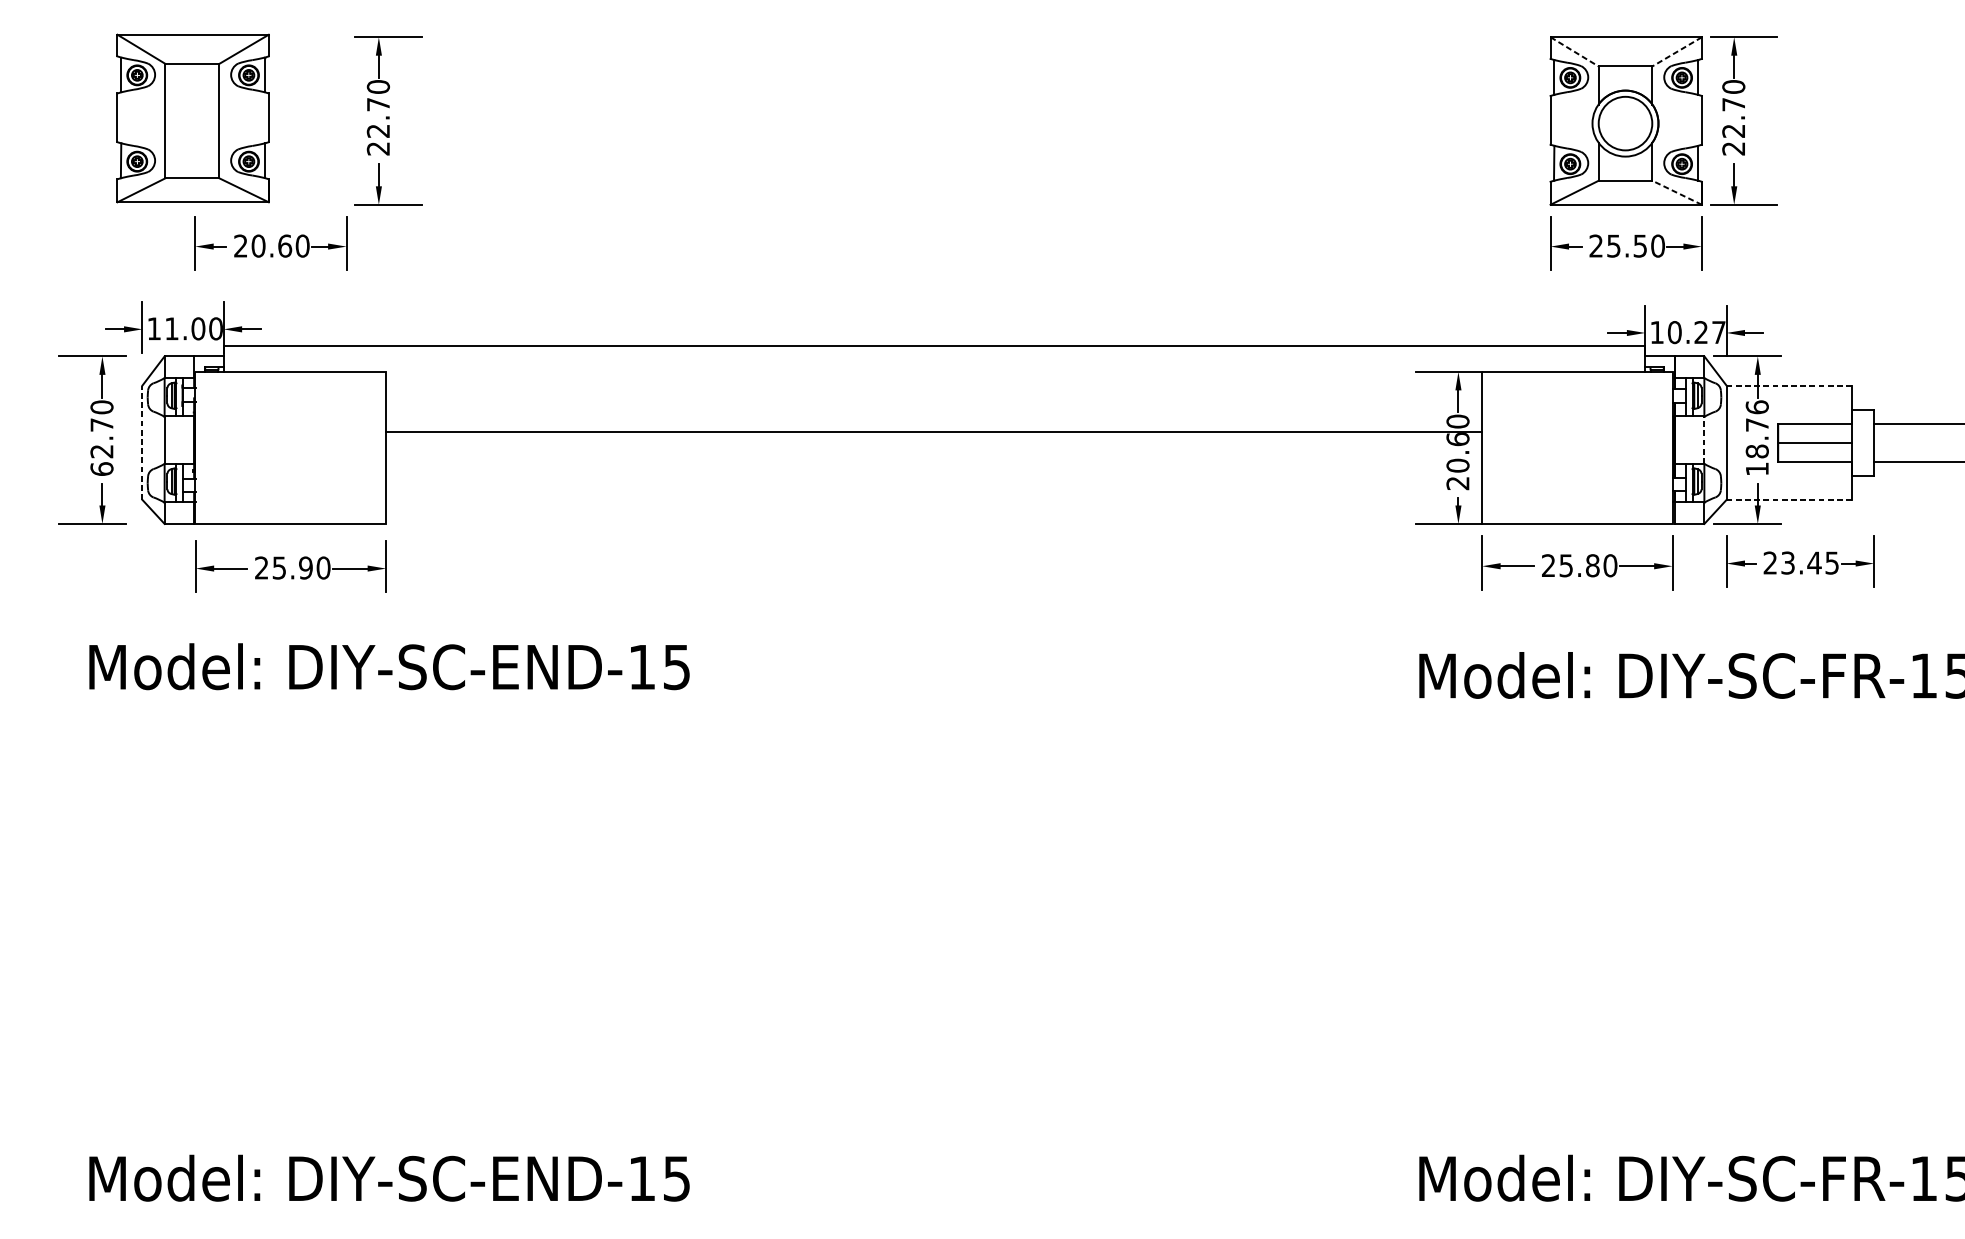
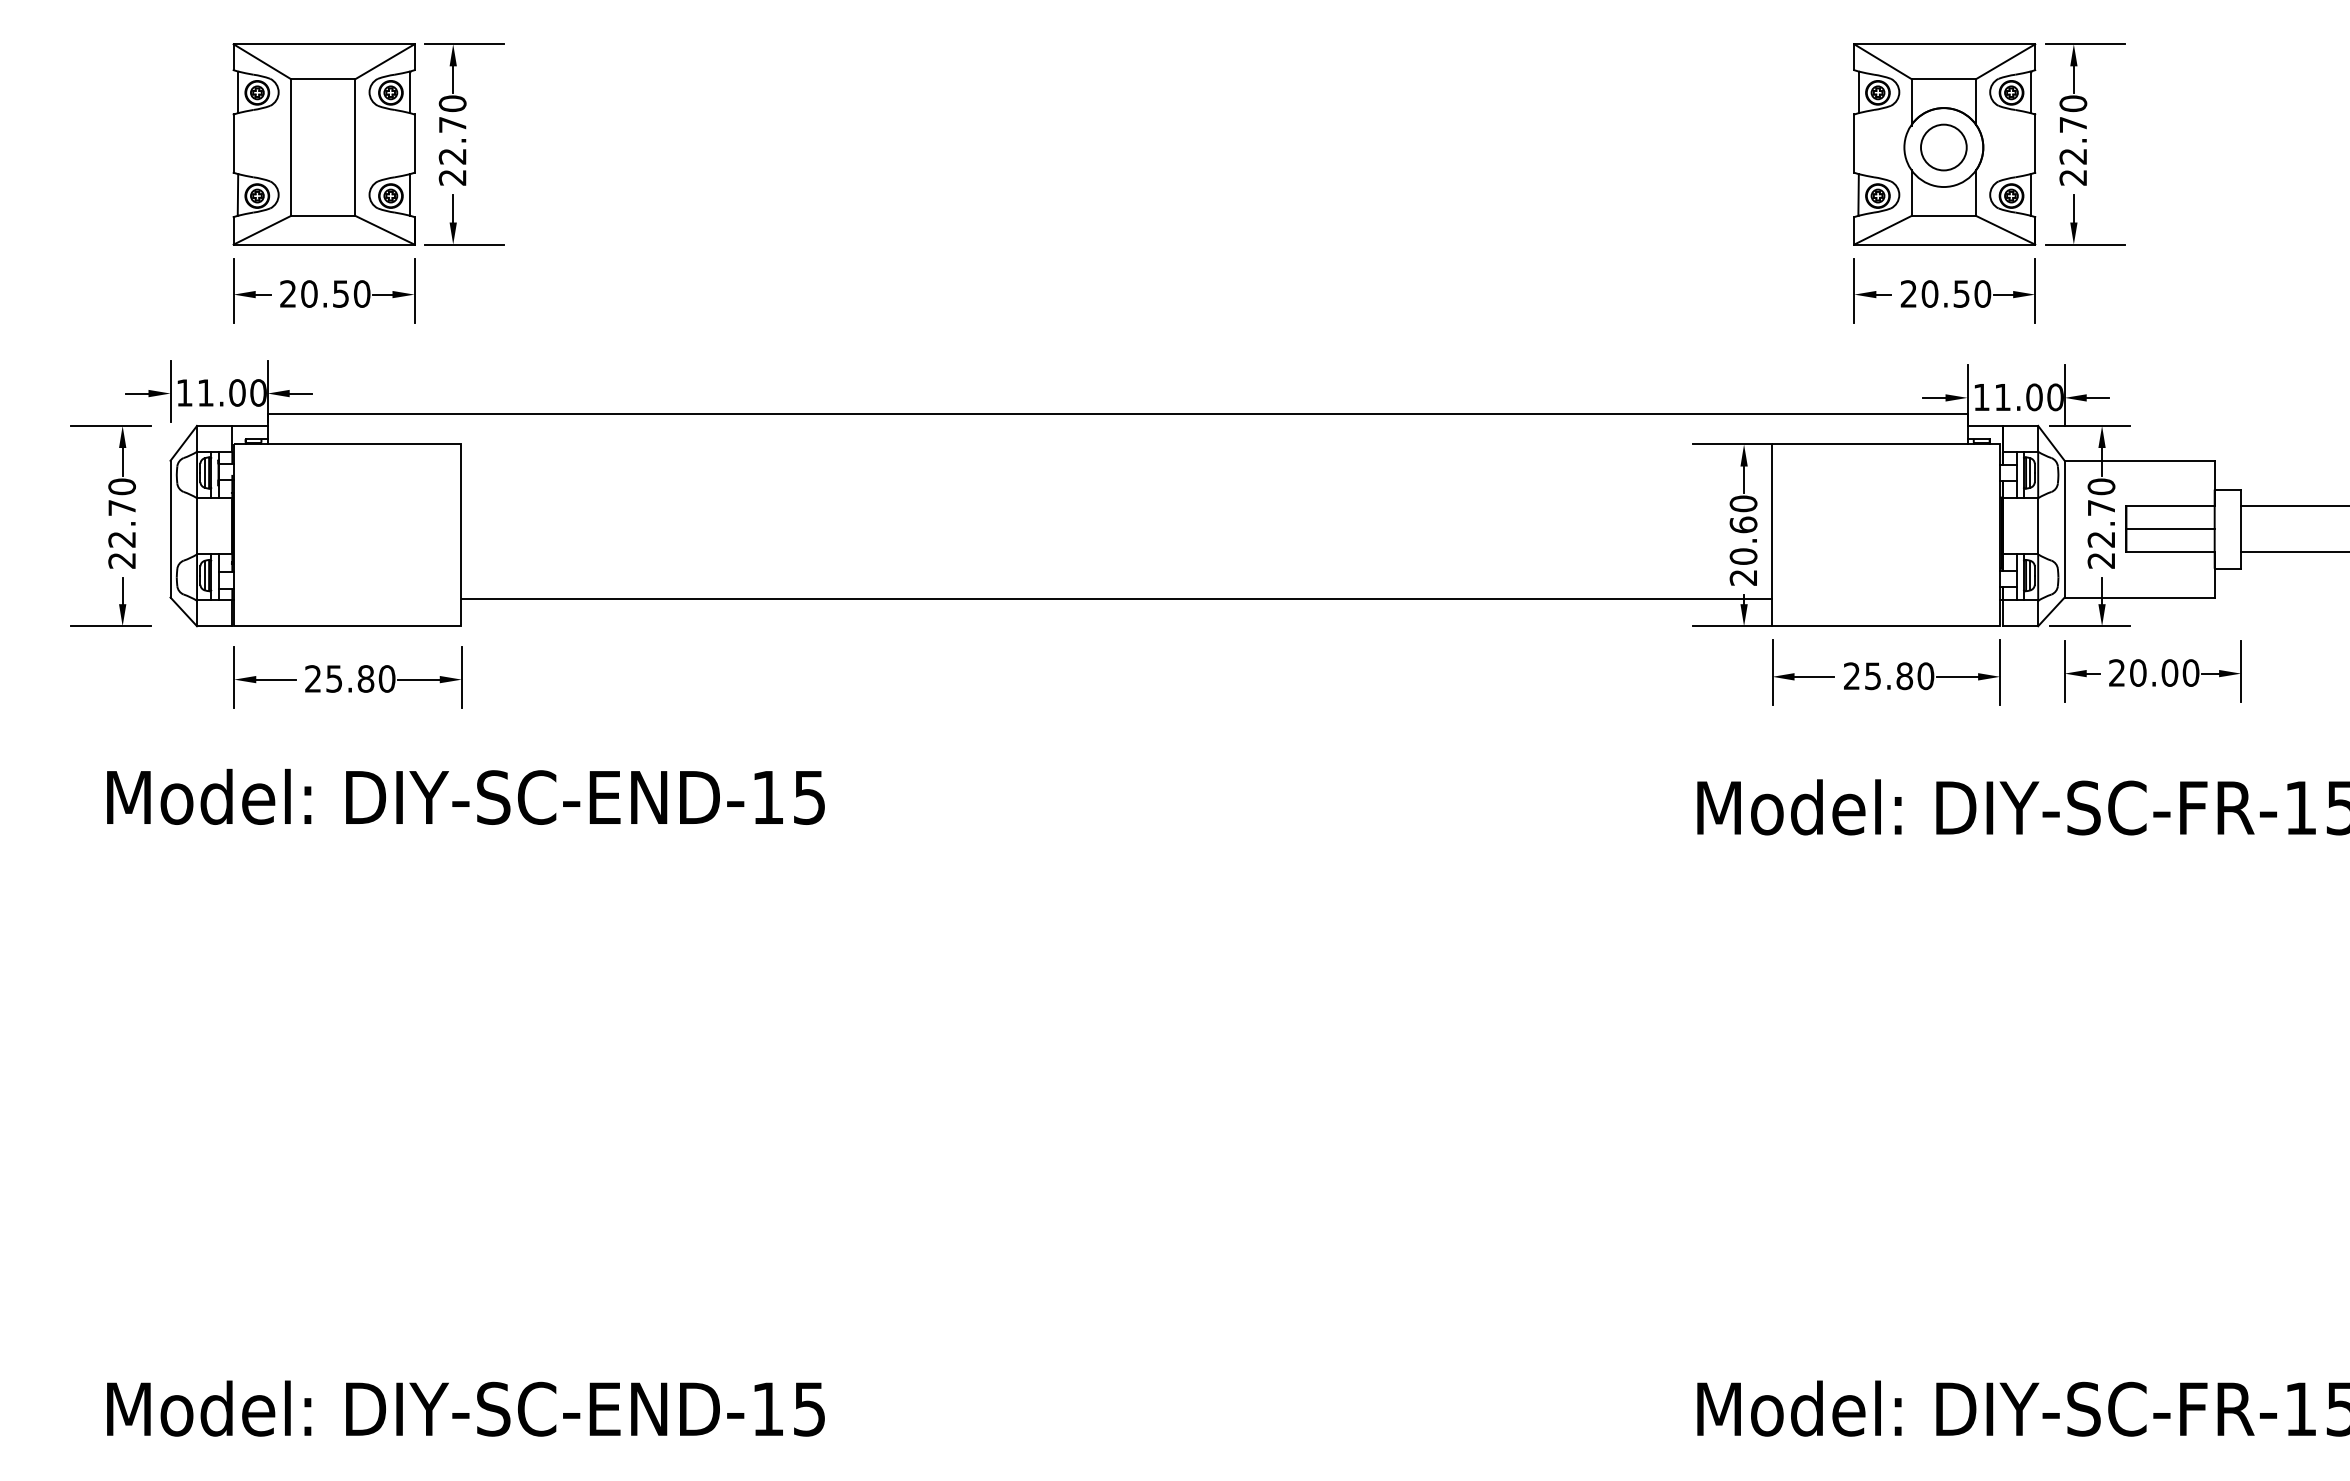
line: (1574, 51) -> (1882, 61), dashed -> solid
line: (1677, 51) -> (2005, 61), dashed -> solid
part: (192, 118) -> (323, 144), moved
circle: (1625, 123) -> (1943, 147), size x0.71
line: (1677, 192) -> (2005, 230), dashed -> solid
text: (284, 245) -> (340, 293), 20.60 -> 20.50
text: (1613, 245) -> (1929, 293), 25.50 -> 20.50
text: (1696, 332) -> (2028, 397), 10.27 -> 11.00
line: (1789, 385) -> (2140, 460), dashed -> solid
line: (933, 431) -> (1116, 598), moved
text: (1757, 438) -> (2101, 523), 18.76 -> 22.70
line: (1704, 439) -> (2038, 525), dashed -> solid
line: (142, 442) -> (170, 528), dashed -> solid
text: (101, 468) -> (121, 560), 62.70 -> 22.70
line: (1789, 499) -> (2140, 597), dashed -> solid
text: (1810, 562) -> (2164, 672), 23.45 -> 20.00
text: (305, 567) -> (365, 678), 25.90 -> 25.80

